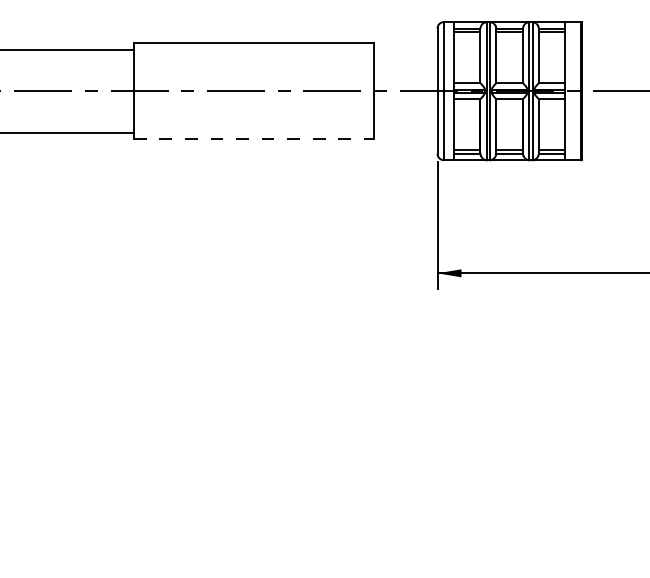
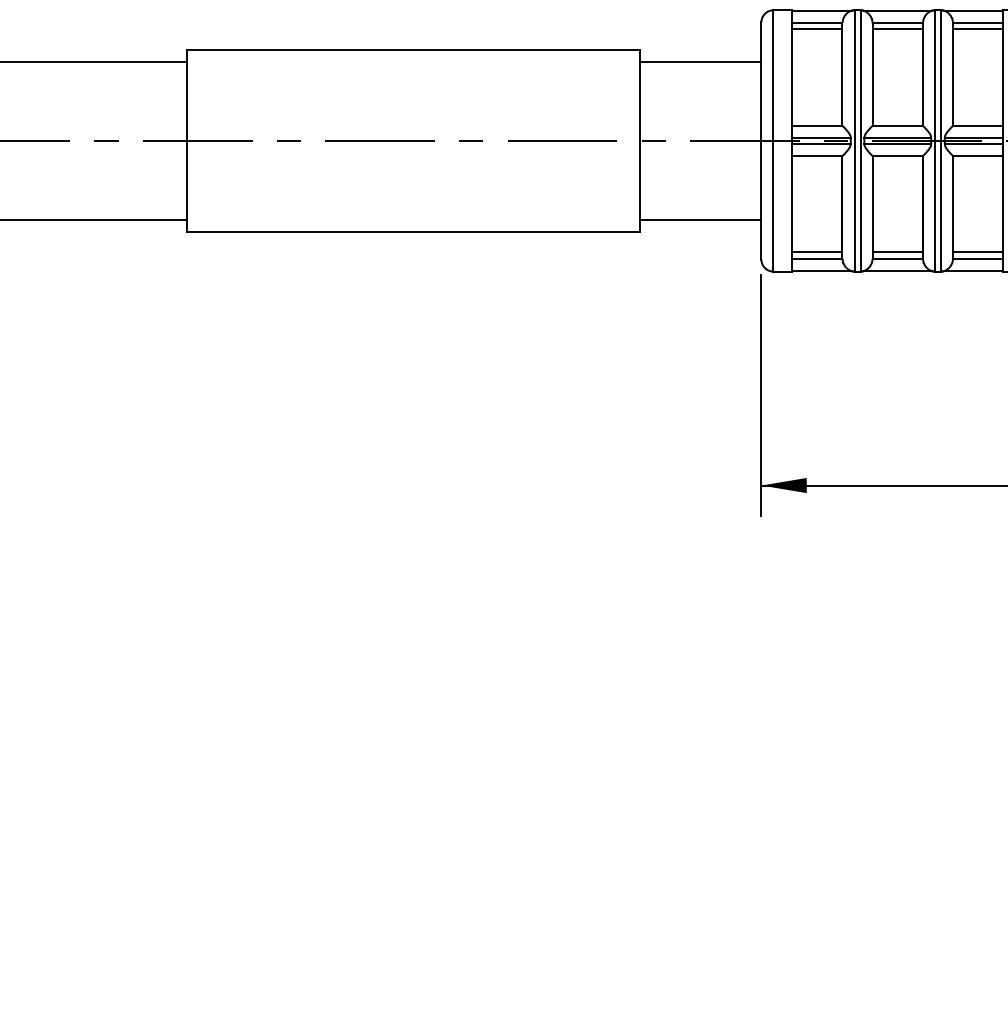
line: (405, 49) -> (700, 62), added
line: (405, 132) -> (700, 219), added
line: (253, 139) -> (413, 232), dashed -> solid

